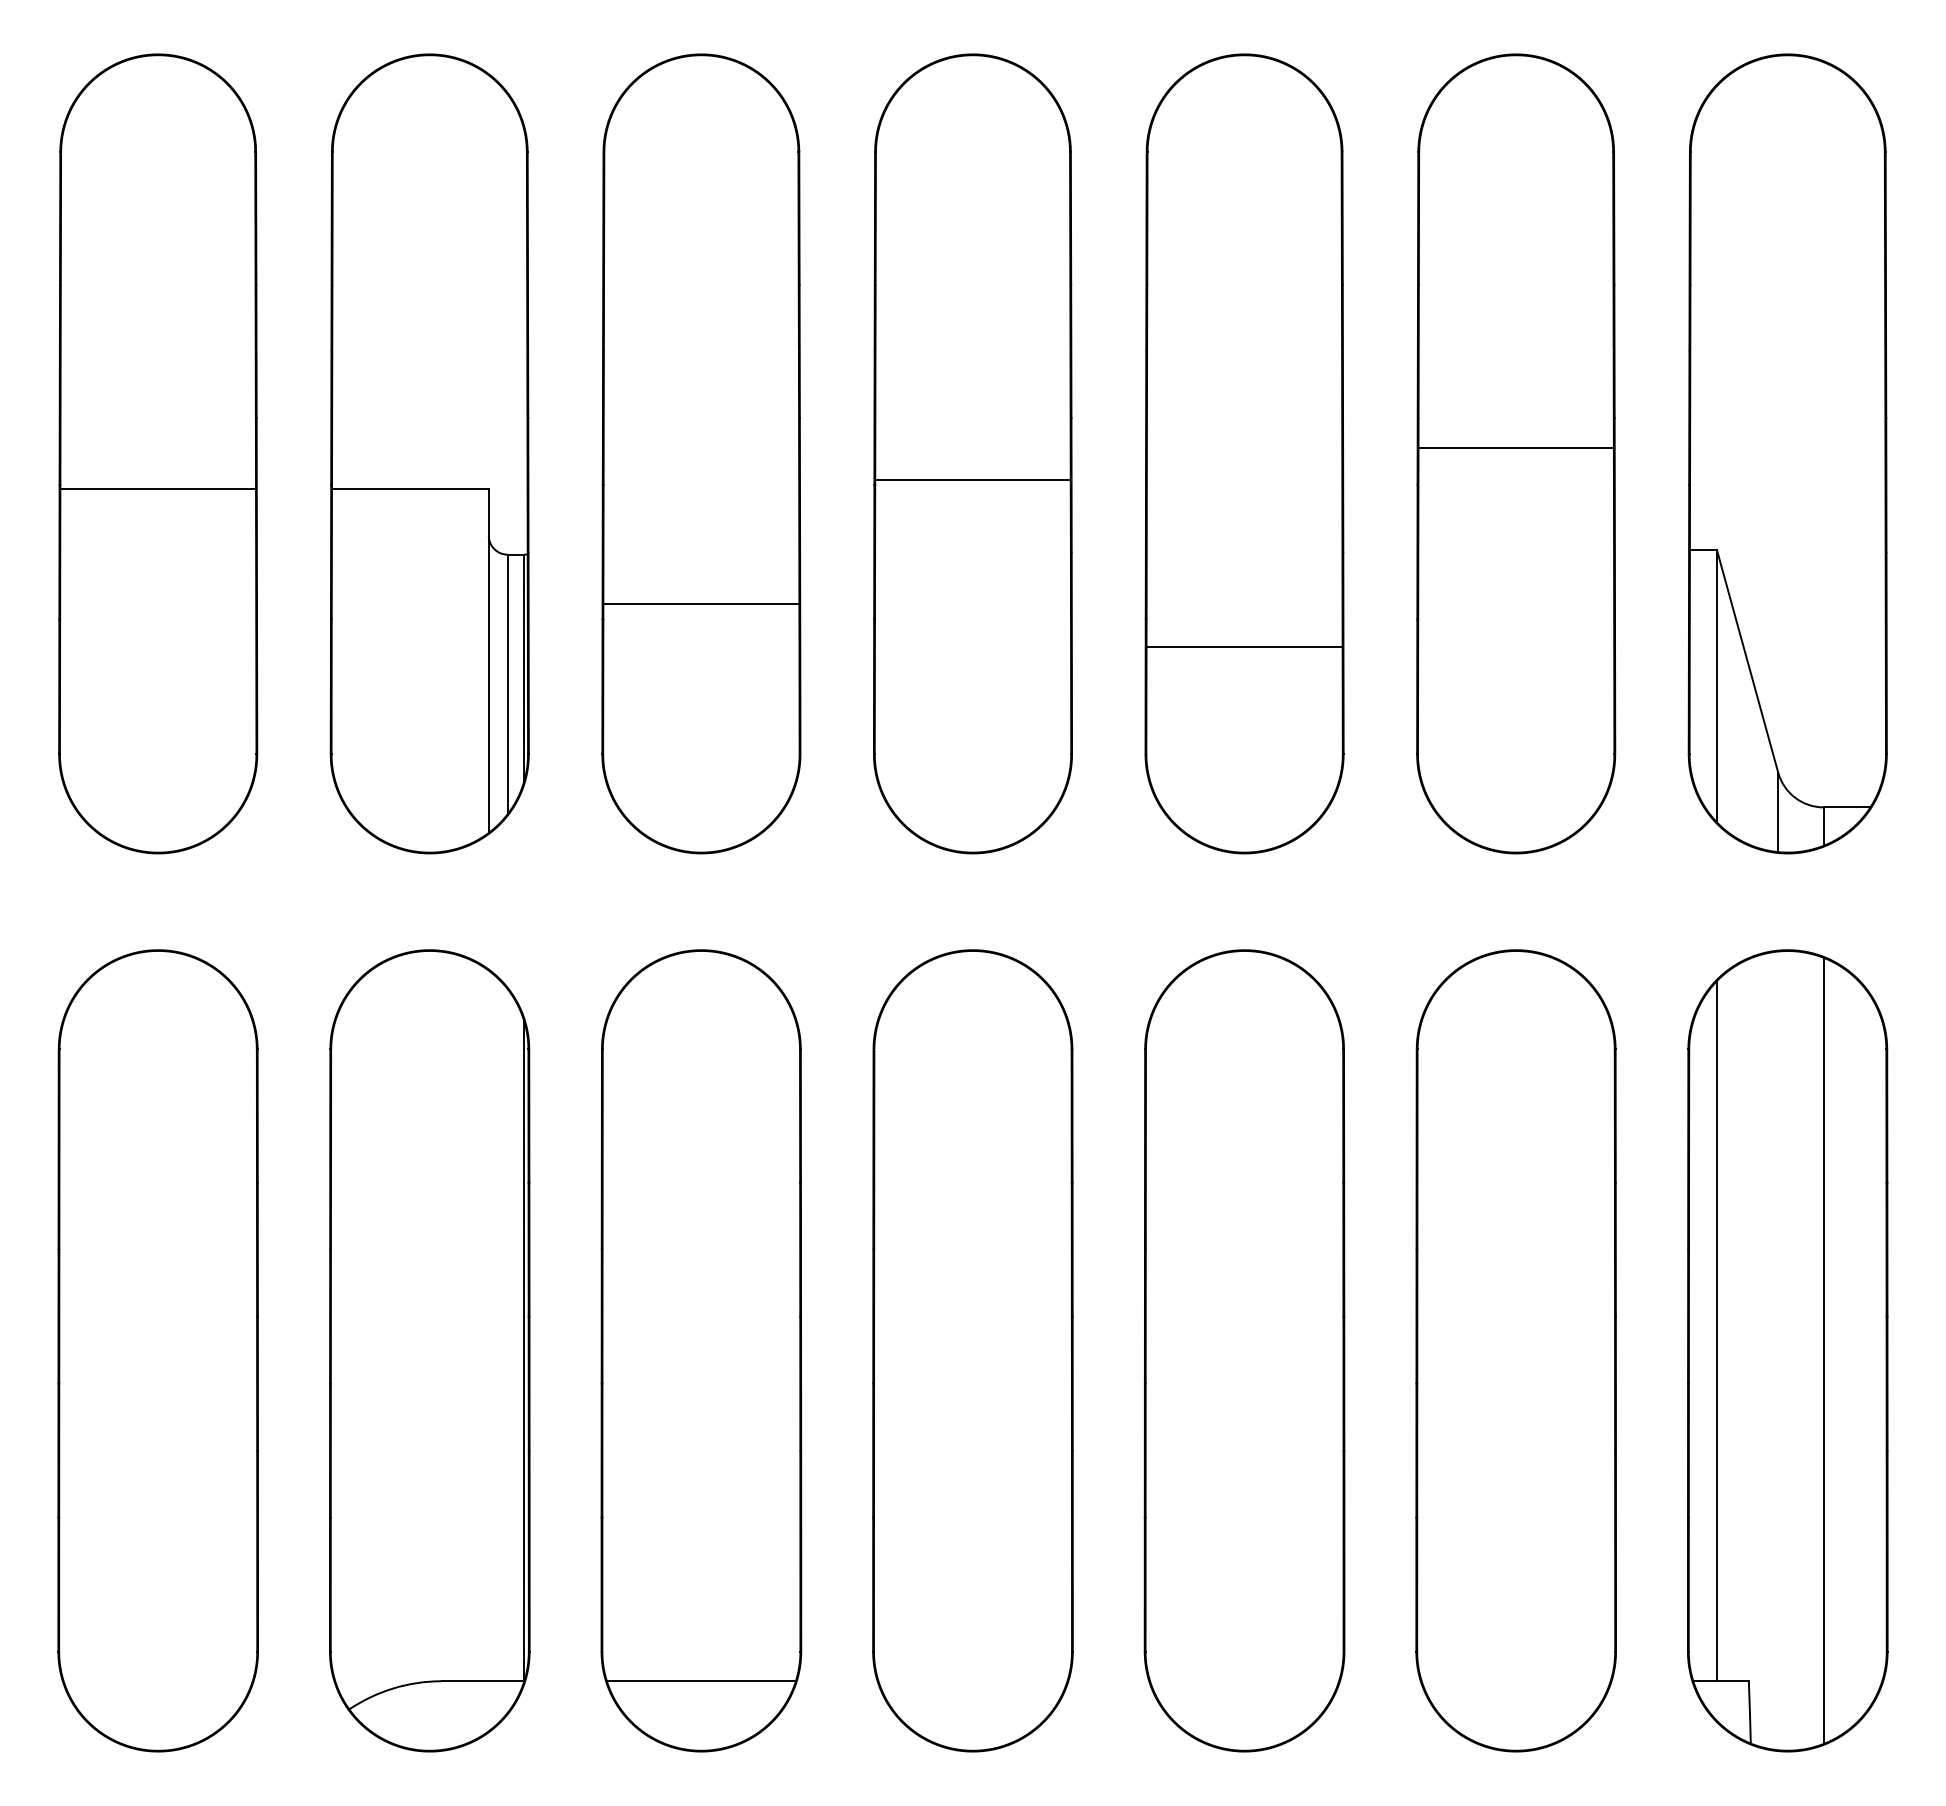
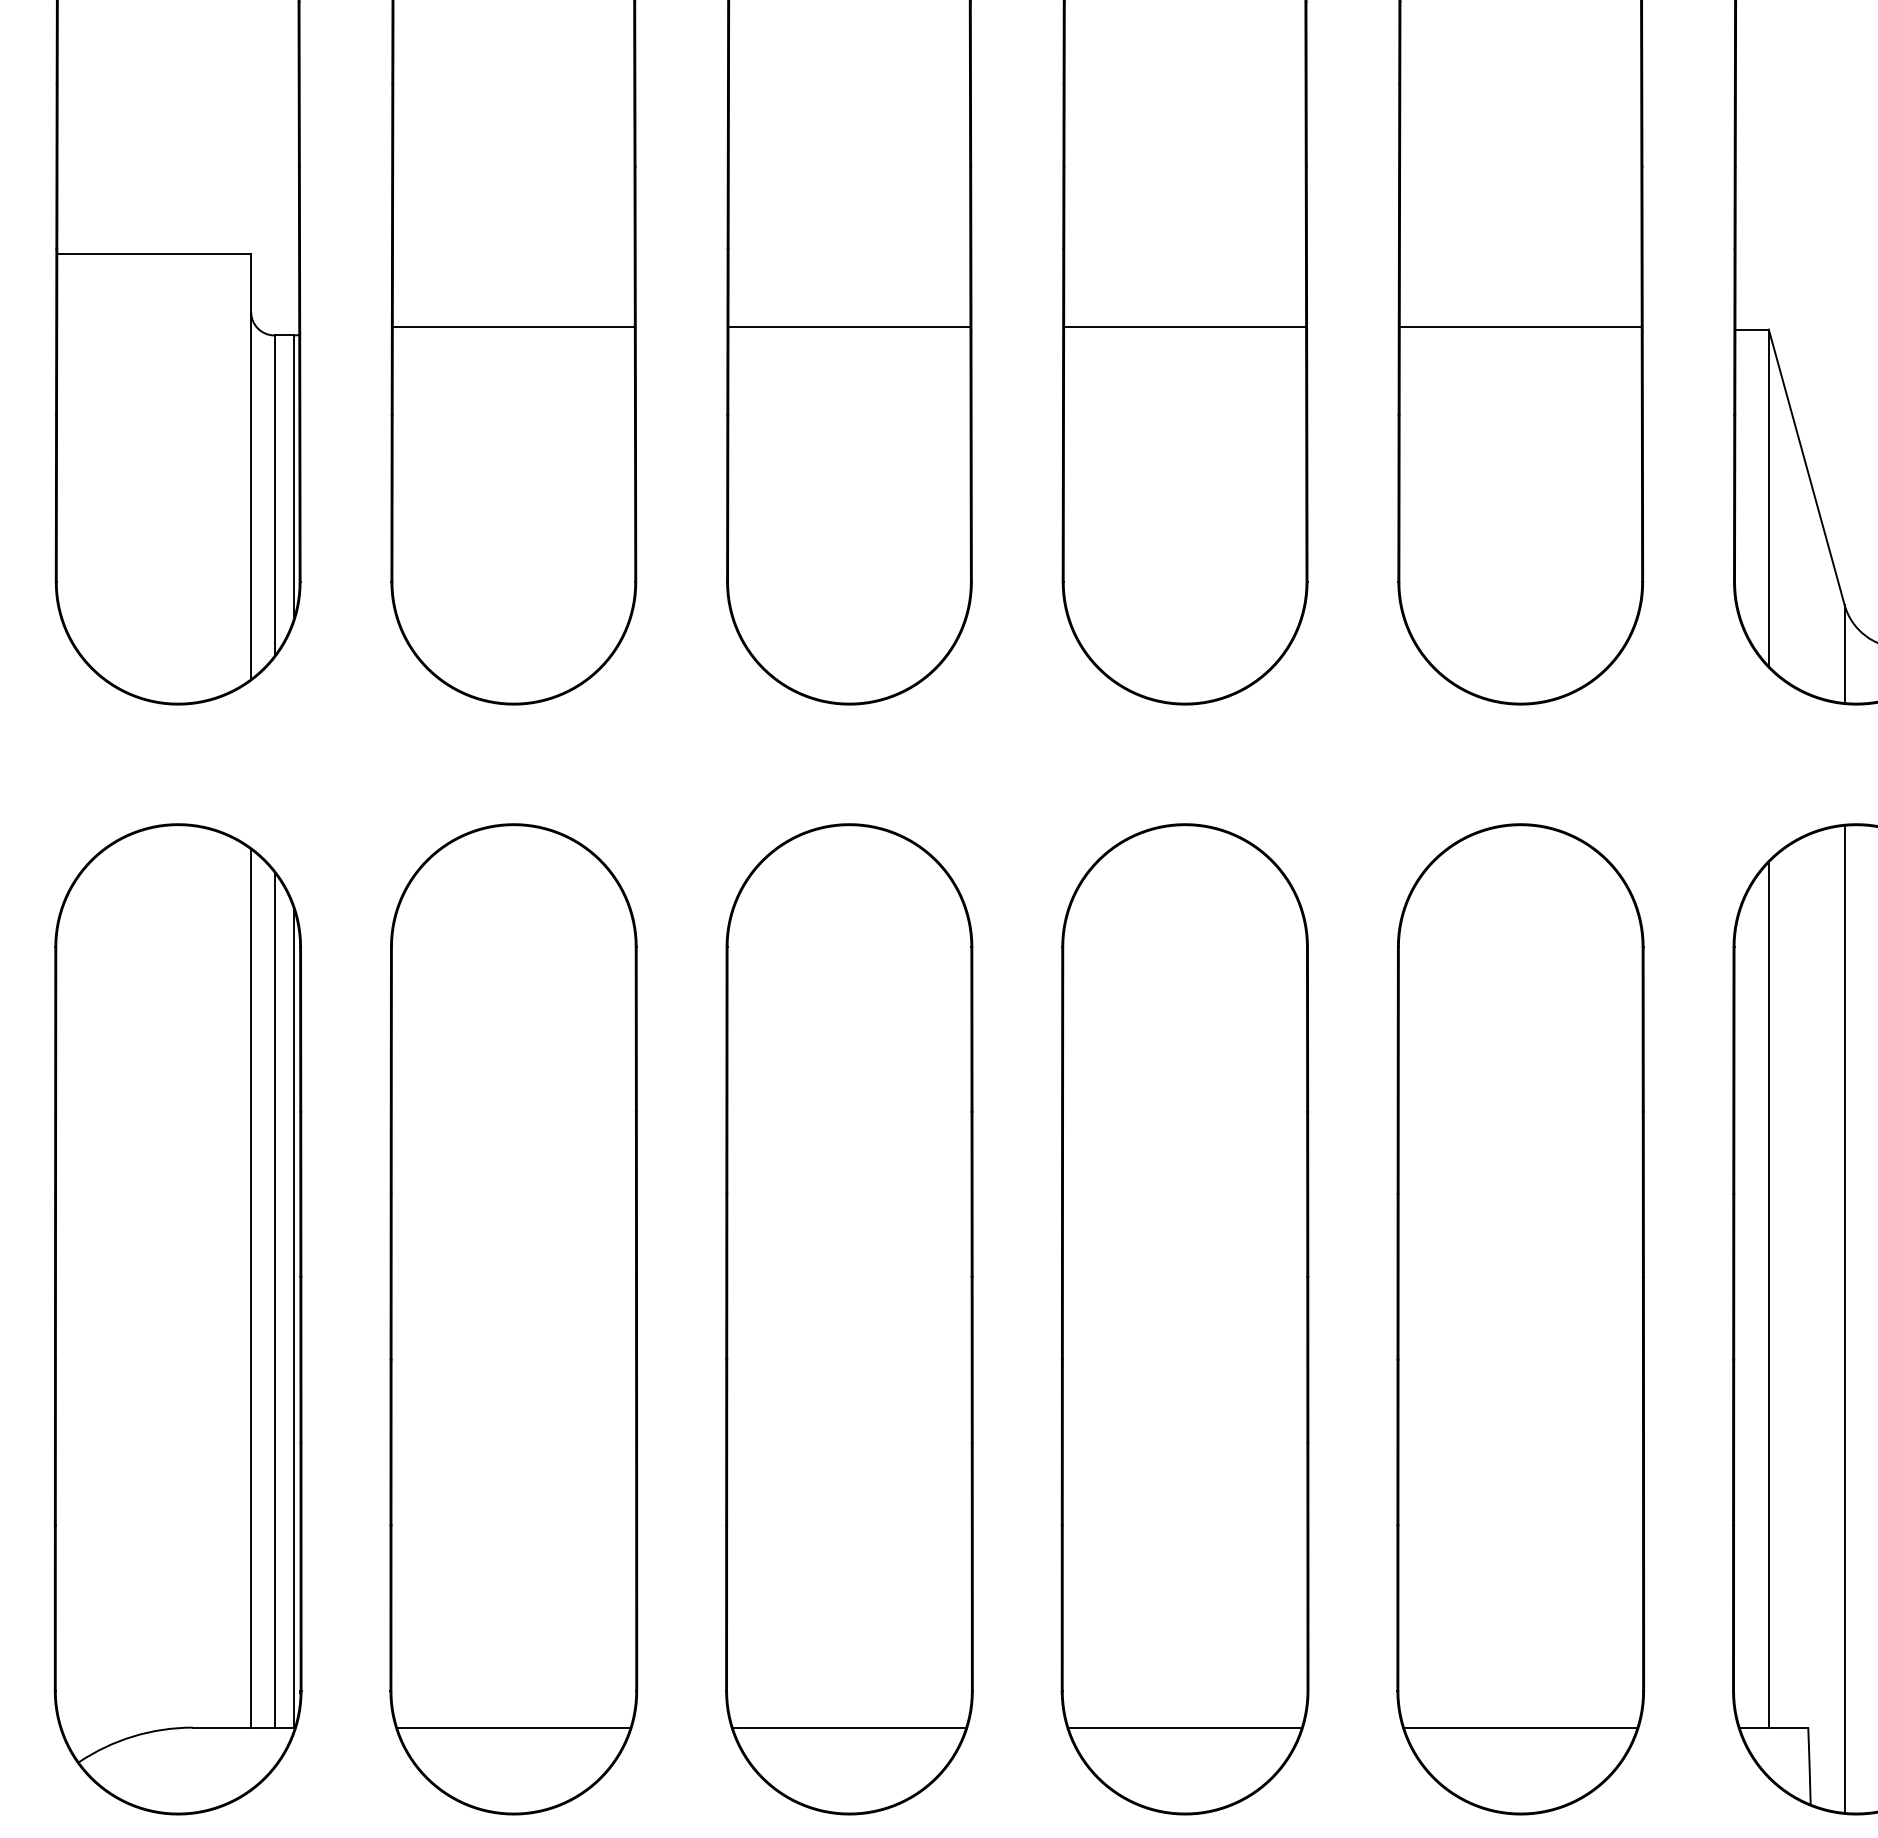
line: (1516, 447) -> (1521, 326), moved
line: (972, 479) -> (848, 326), moved
line: (701, 603) -> (513, 326), moved
line: (1244, 646) -> (1184, 326), moved
line: (488, 1325) -> (250, 1287), added
line: (507, 1335) -> (274, 1300), added
line: (1778, 1350) -> (1844, 1318), added
line: (972, 1681) -> (848, 1727), added
line: (1244, 1681) -> (1184, 1727), added
line: (1515, 1681) -> (1519, 1727), added

